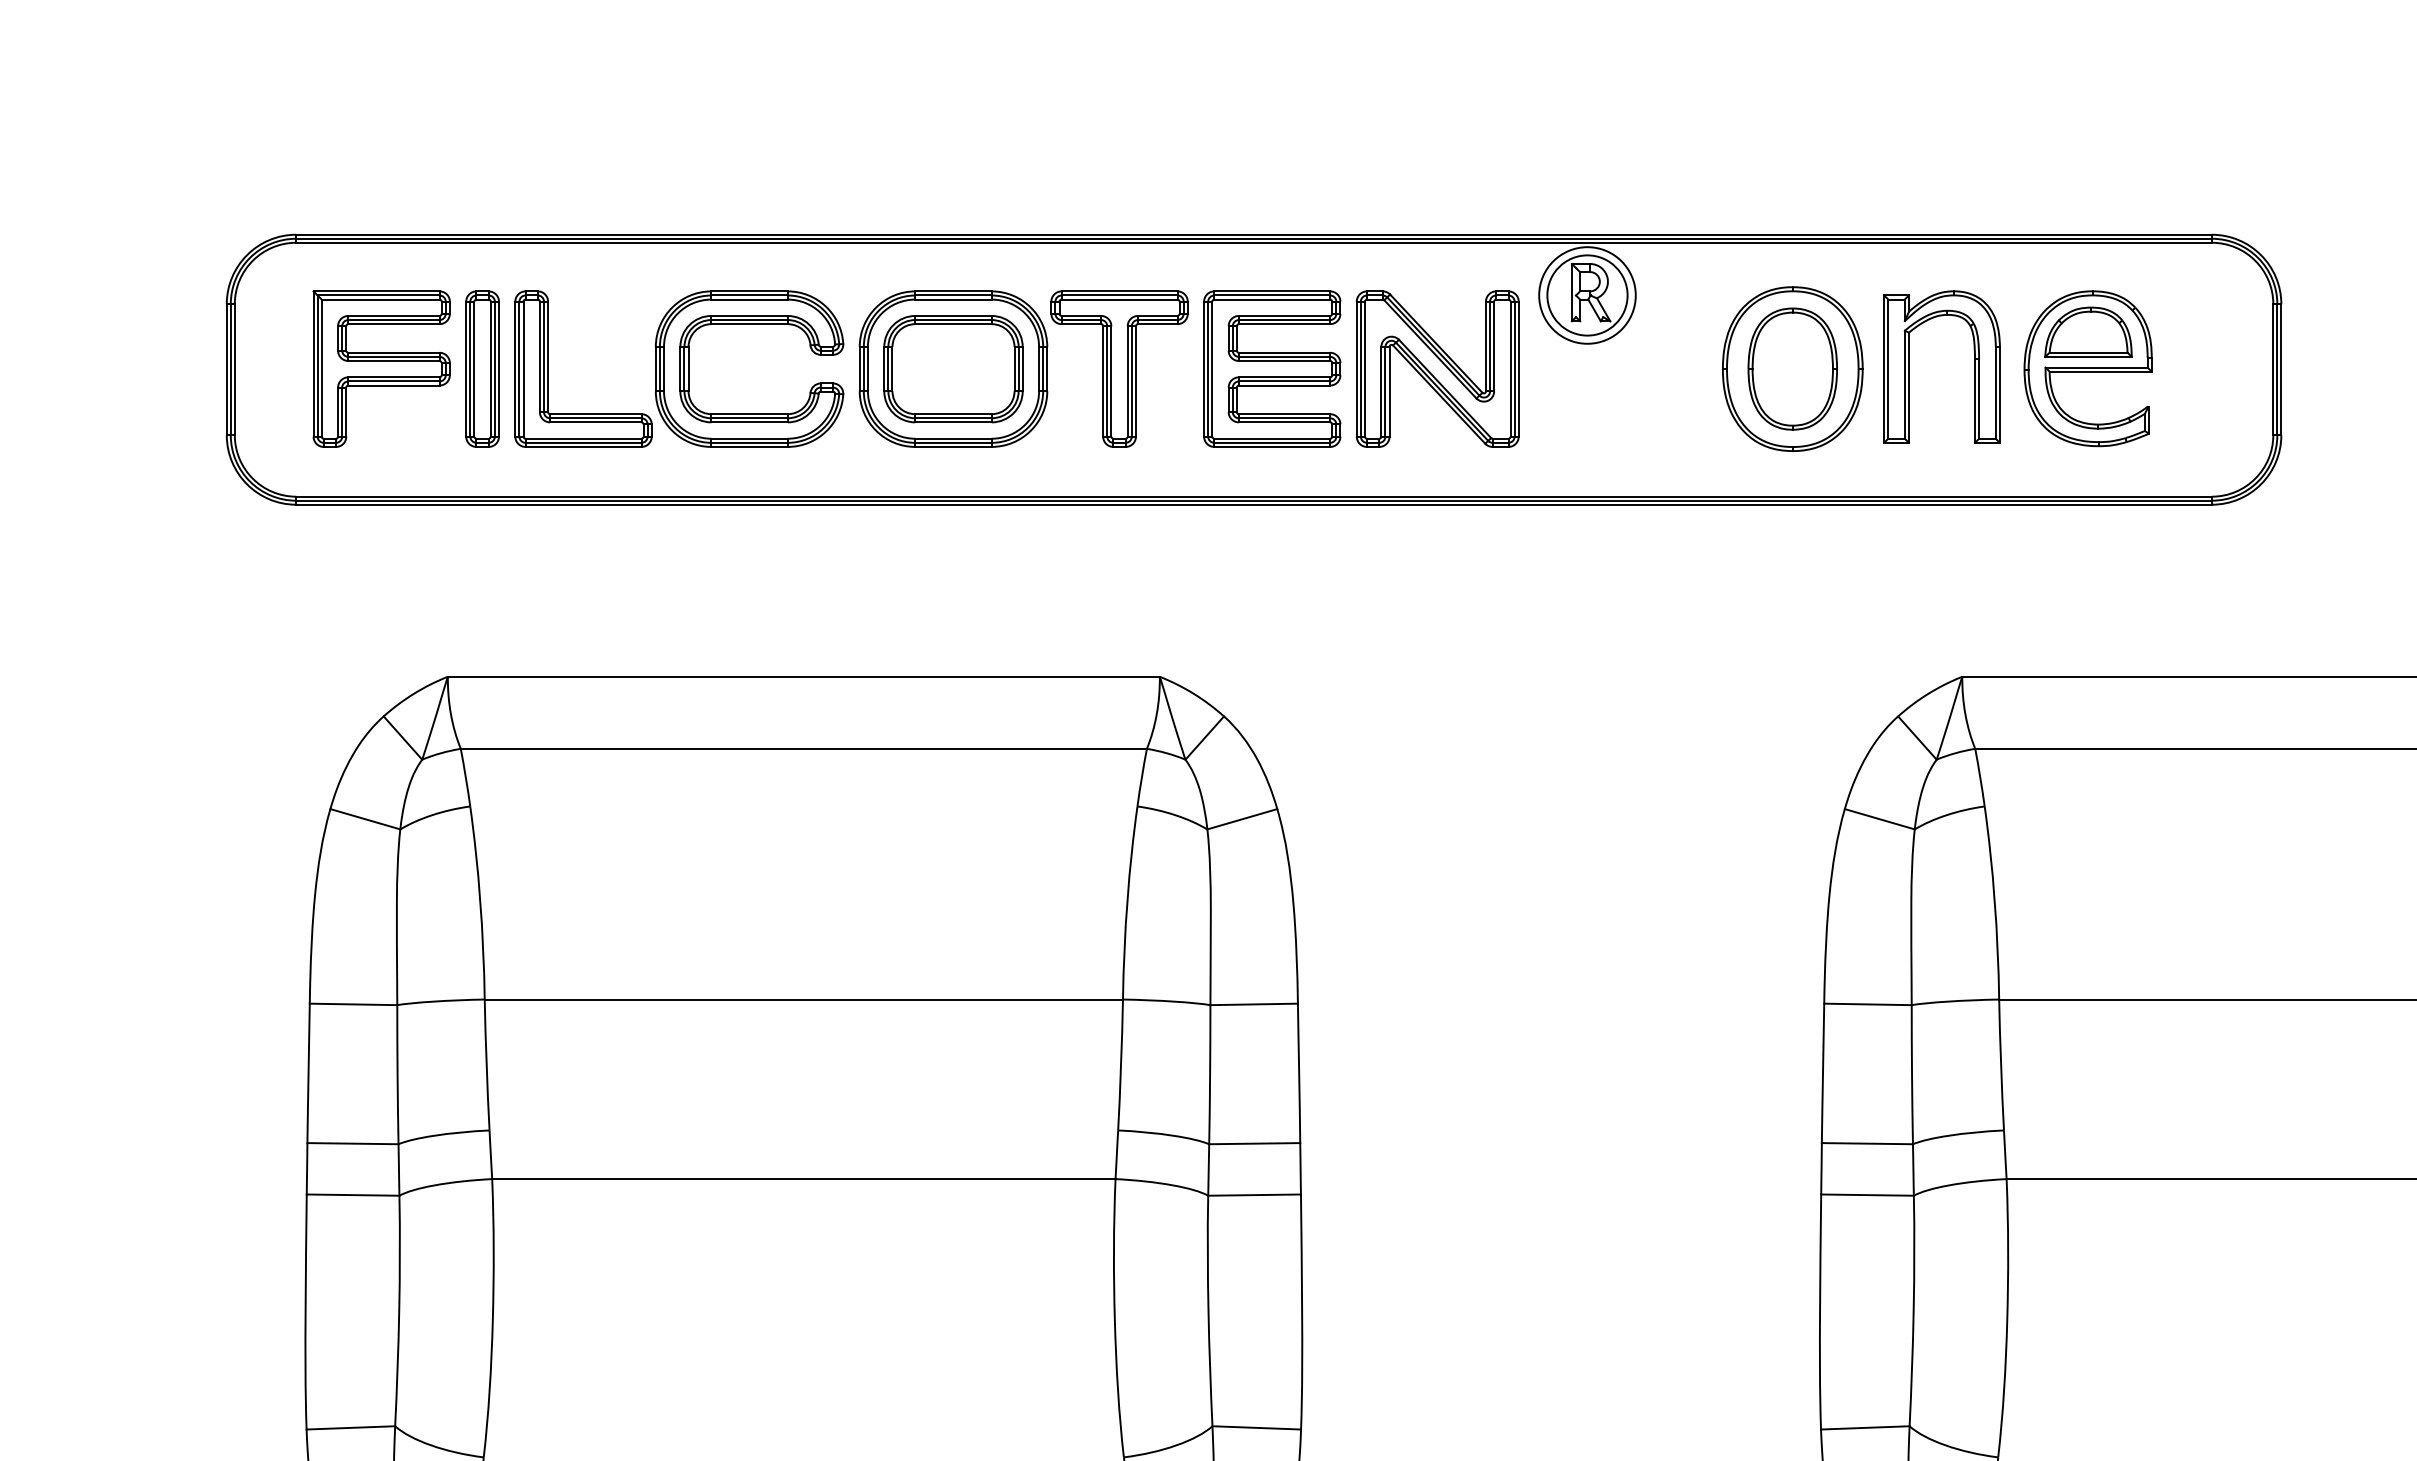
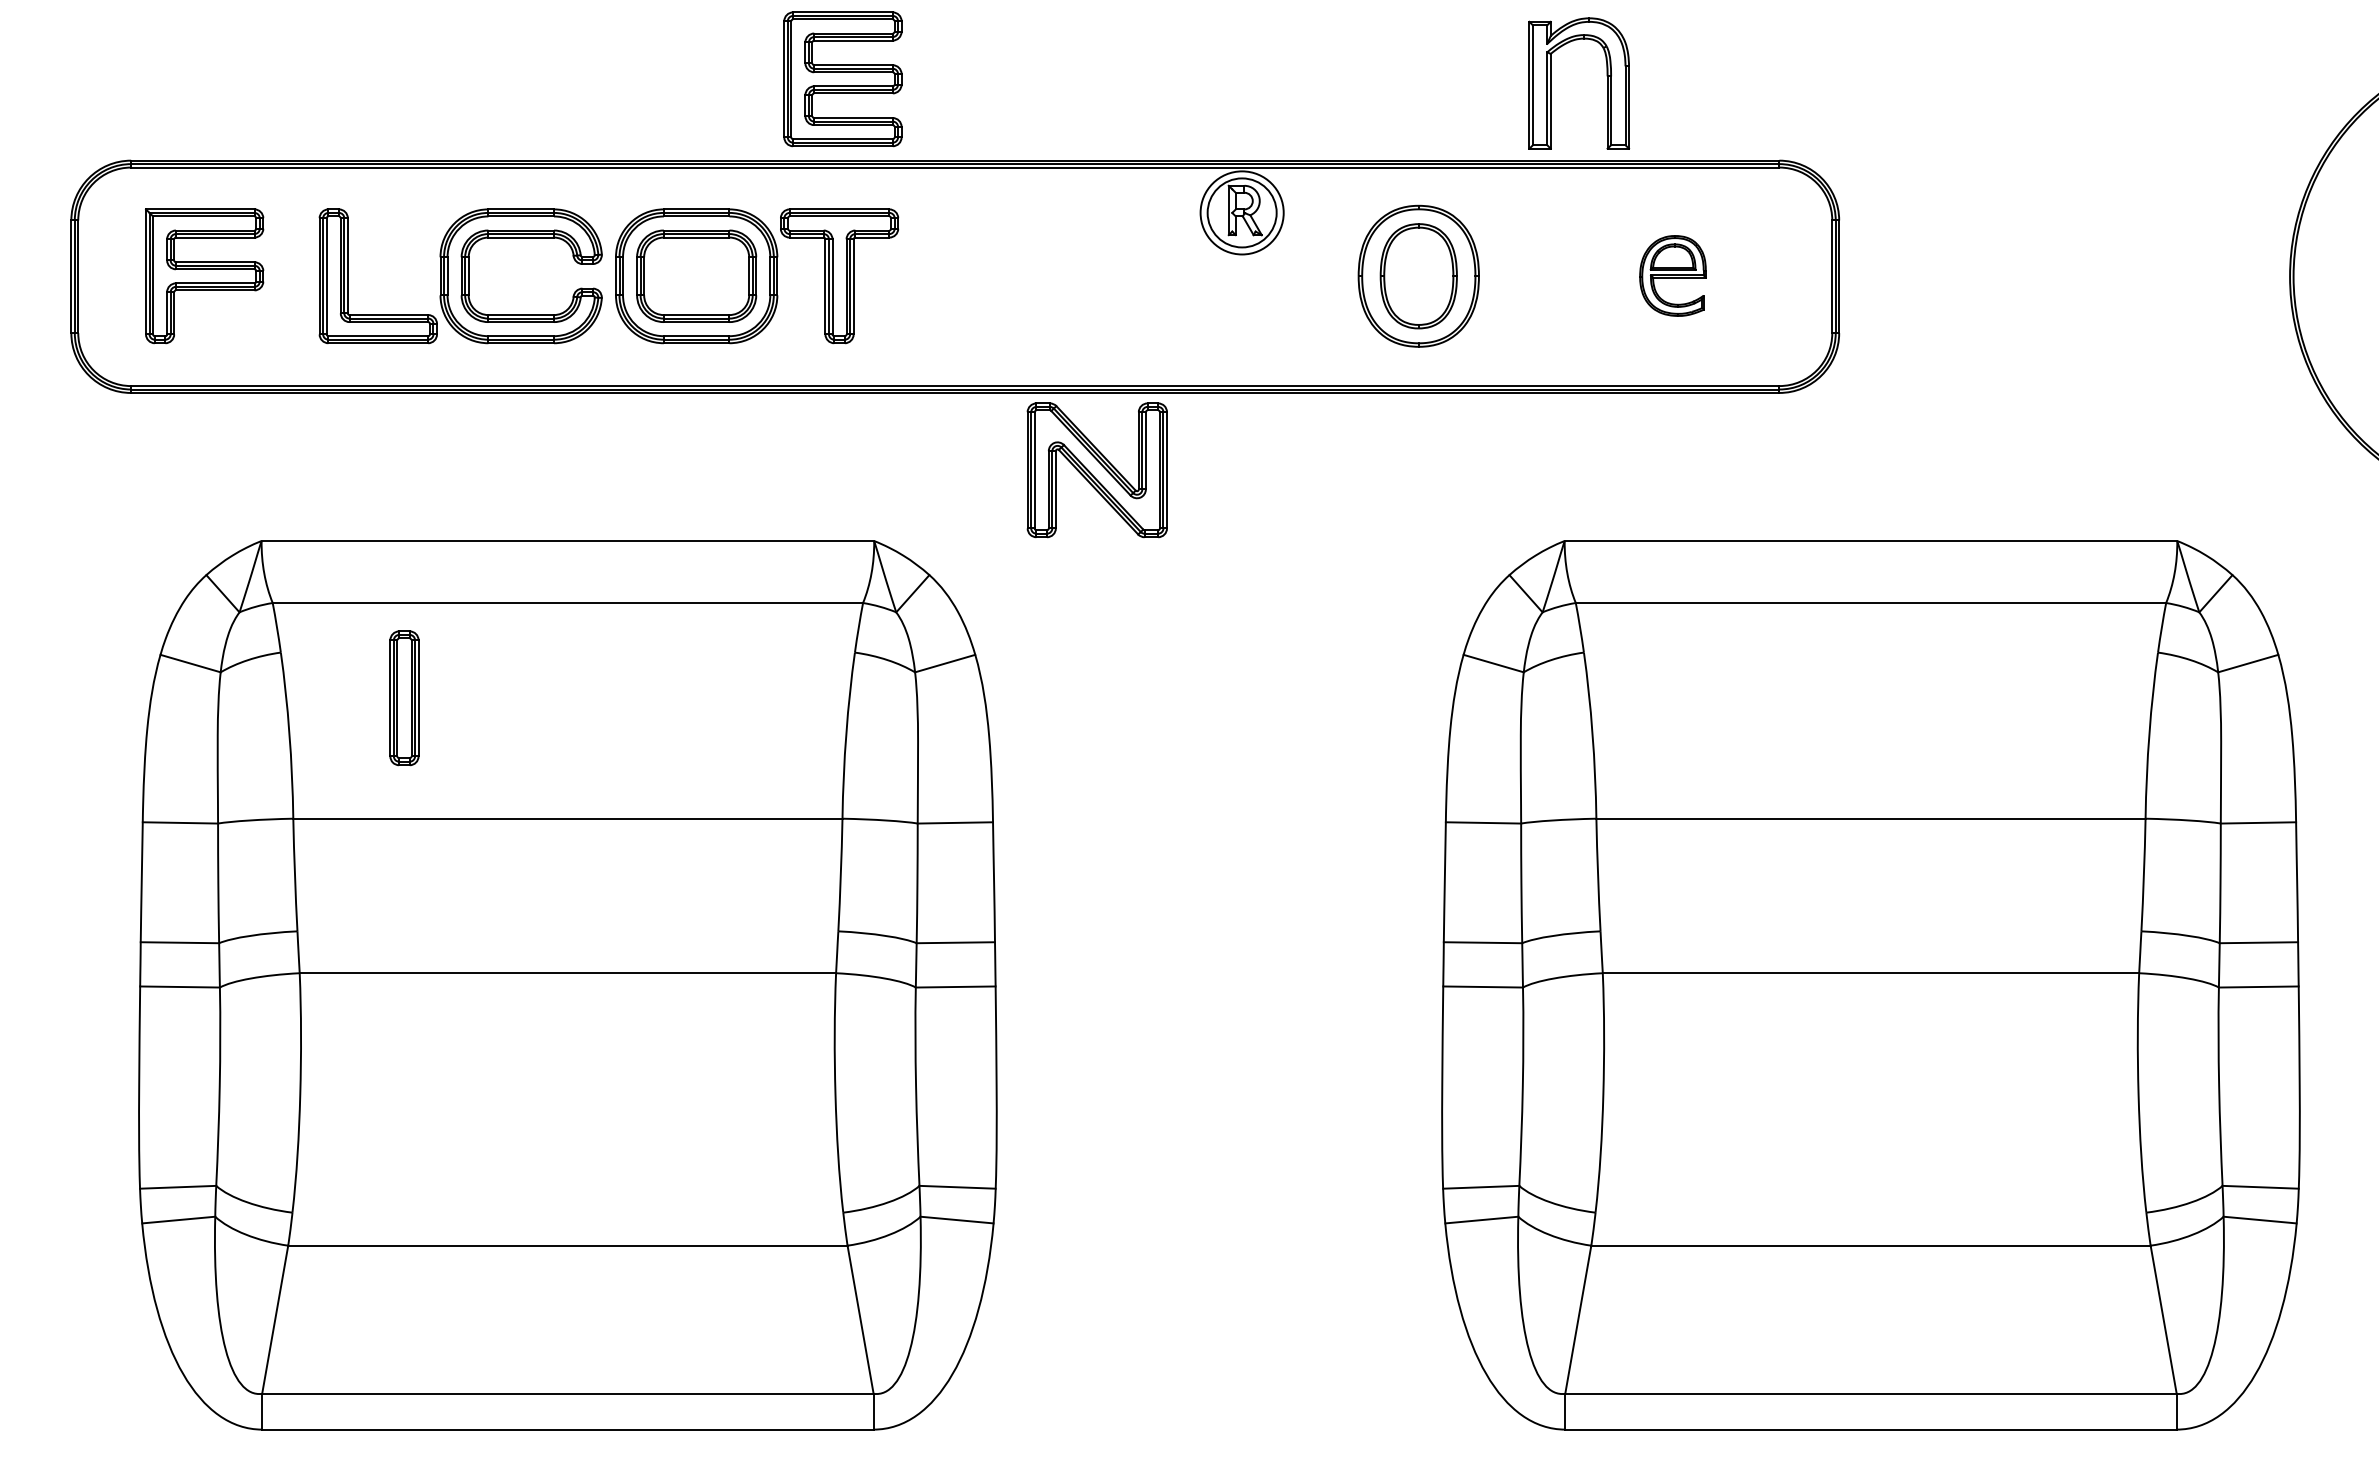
part: (1973, 358) -> (1606, 76), moved
part: (2087, 368) -> (1672, 275), size x0.6
part: (482, 369) -> (404, 698), moved
part: (1271, 369) -> (842, 79), moved
part: (1436, 369) -> (1096, 470), moved

